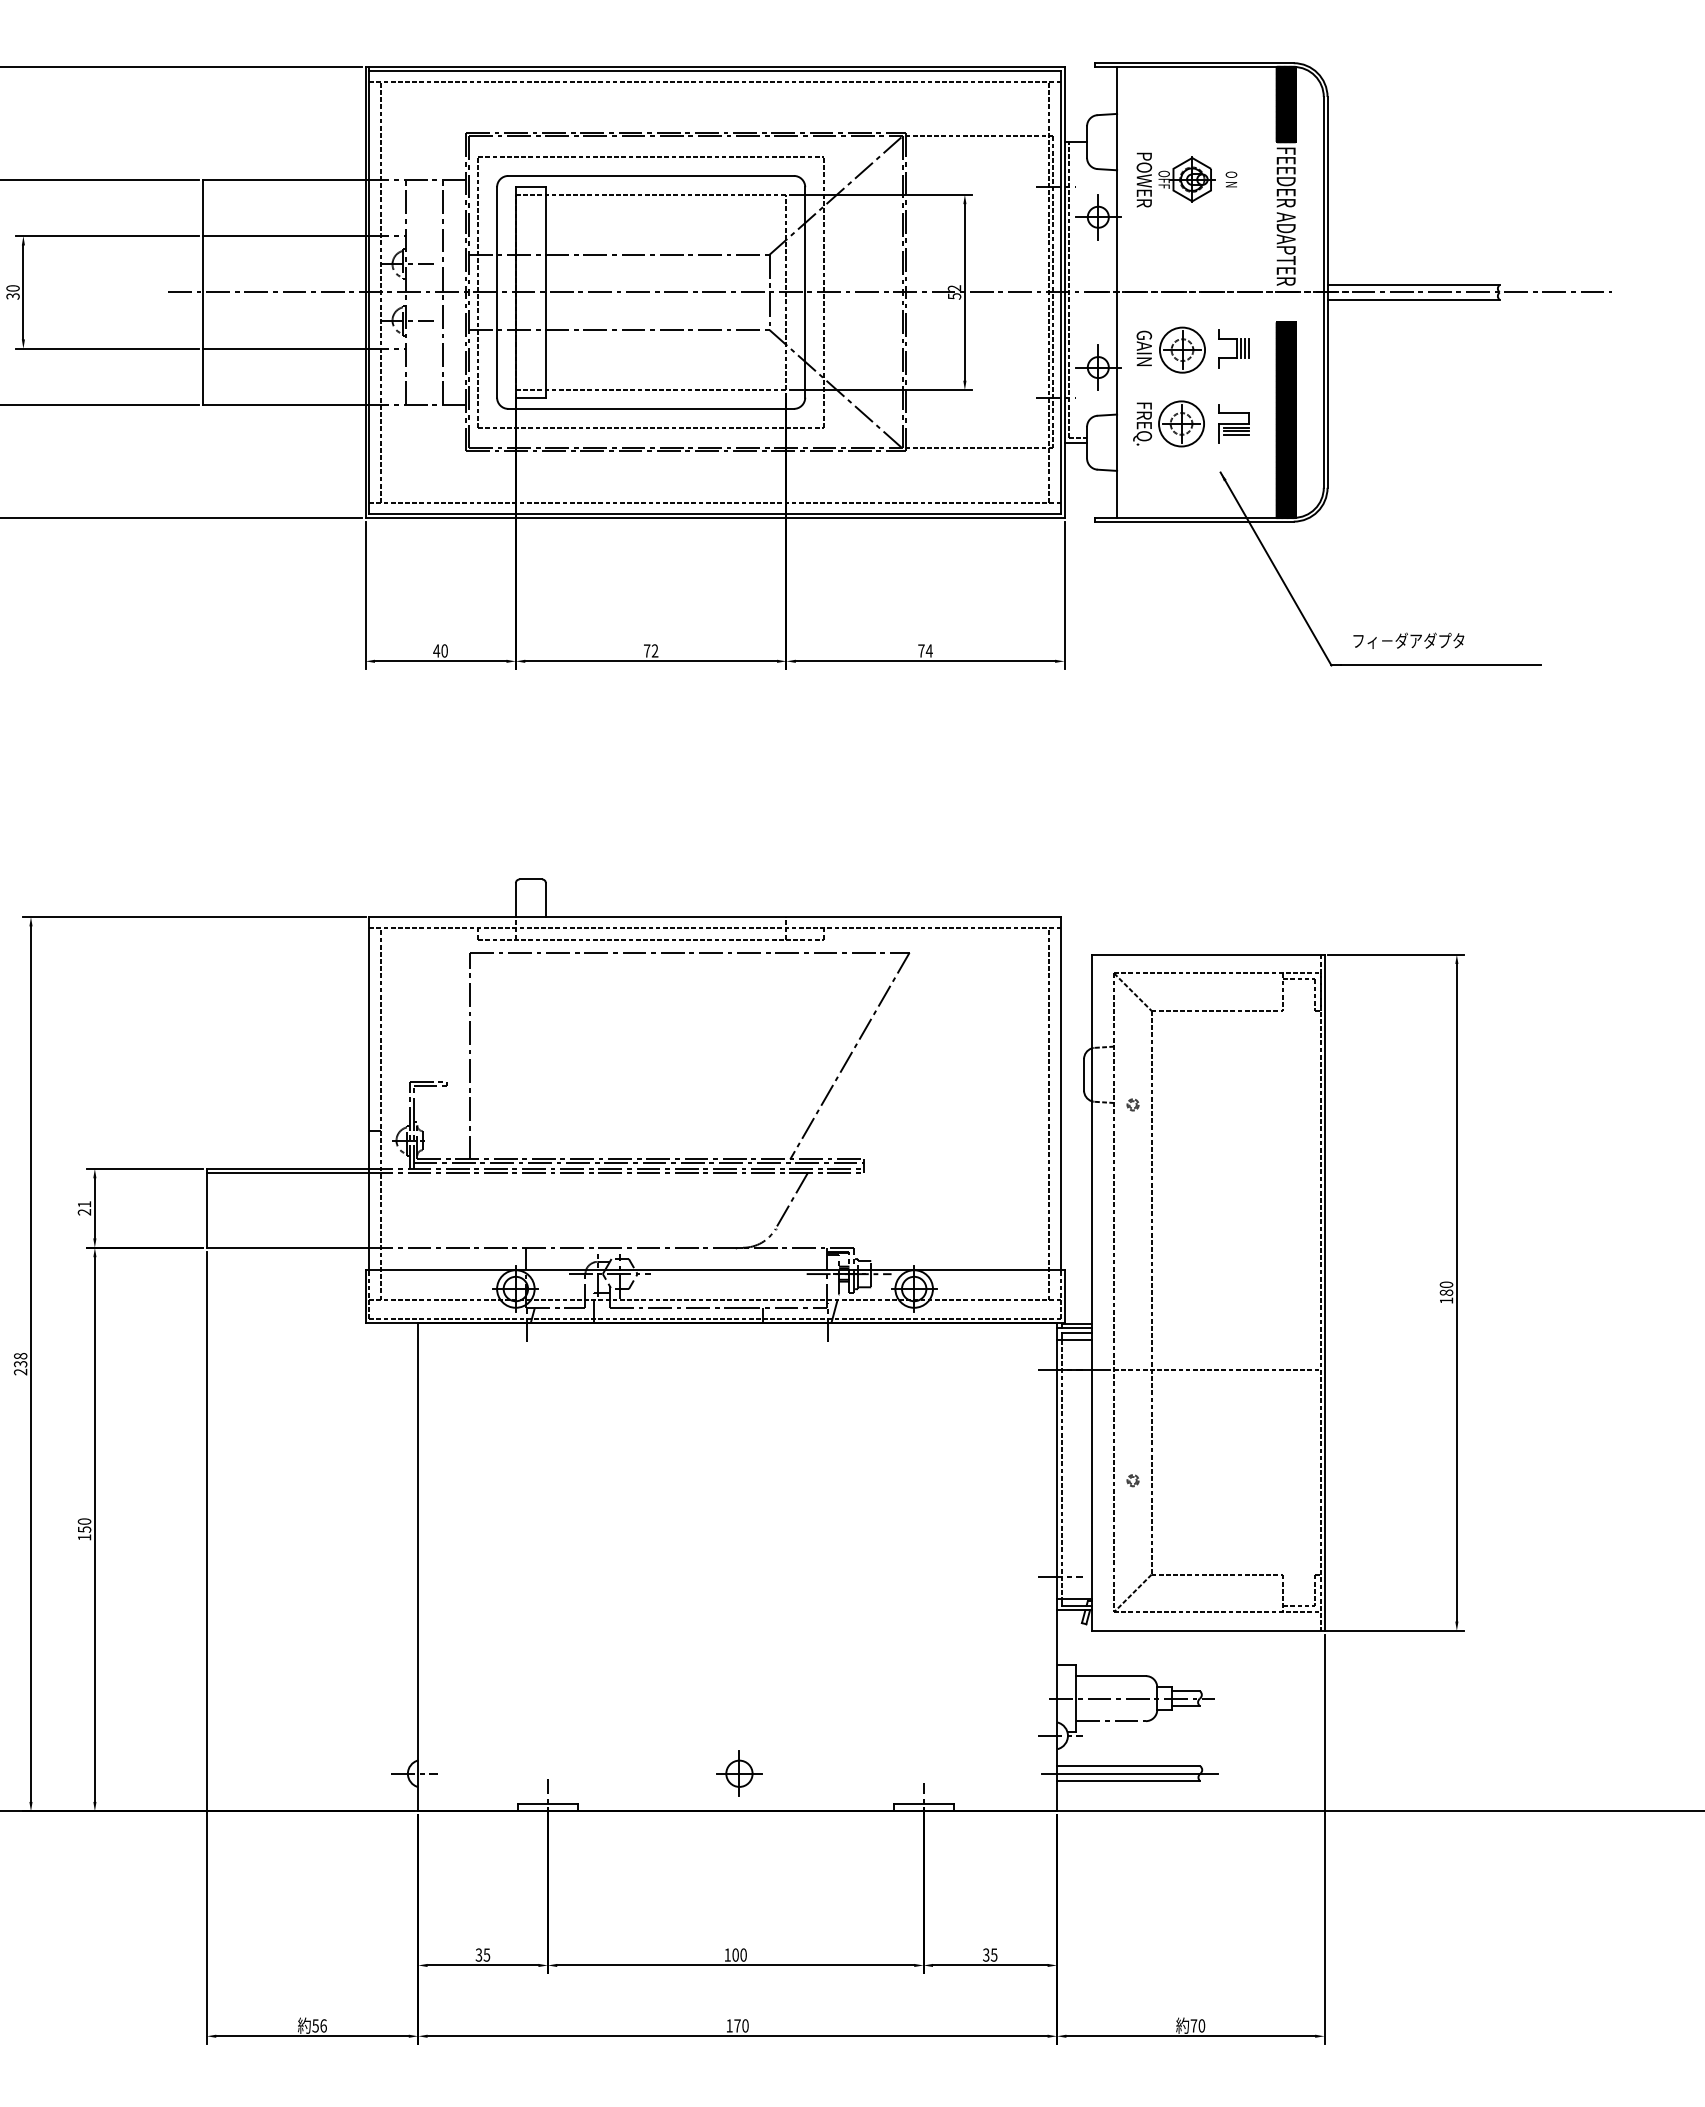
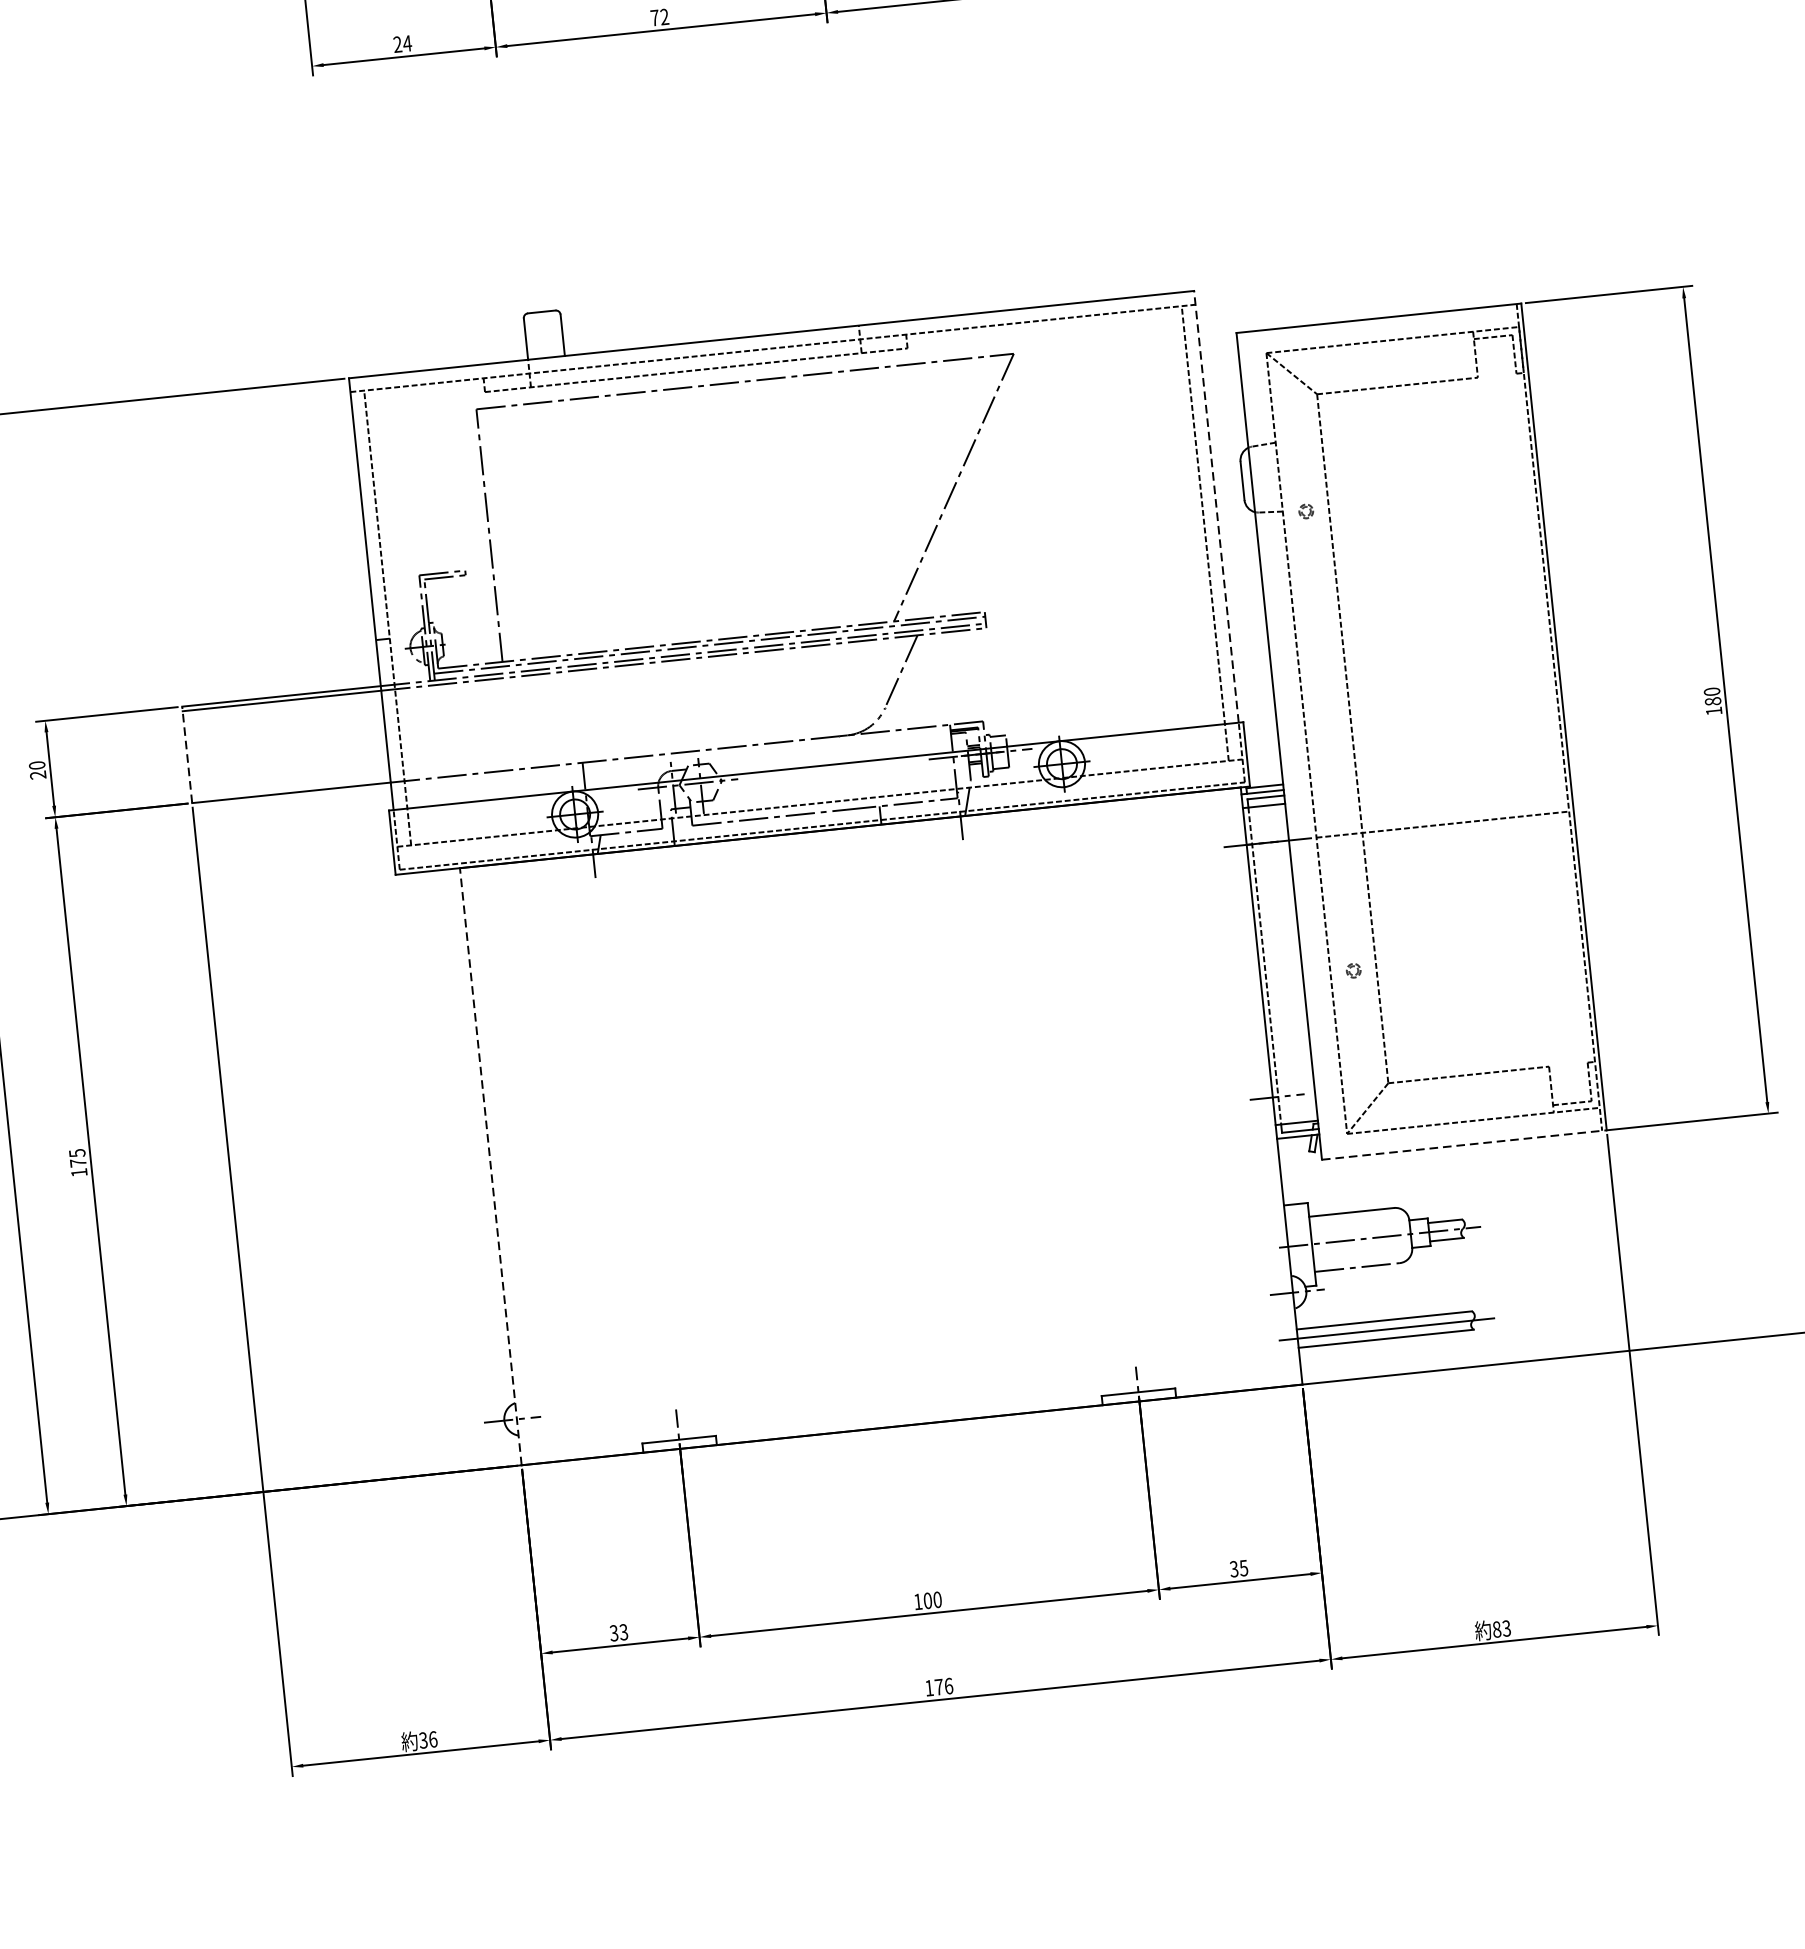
text: (440, 650) -> (402, 43), 40 -> 24
line: (1060, 1093) -> (1216, 506), solid -> dashed
text: (84, 1204) -> (37, 765), 21 -> 20
line: (206, 1207) -> (186, 753), solid -> dashed
text: (84, 1525) -> (77, 1158), 150 -> 175
line: (418, 1566) -> (491, 1165), solid -> dashed
line: (1208, 1630) -> (1464, 1144), solid -> dashed
part: (739, 1773) -> (909, 1378), removed
text: (487, 1954) -> (624, 1631), 35 -> 33
text: (315, 2025) -> (423, 1739), 56 -> 36
text: (745, 2025) -> (948, 1685), 170 -> 176
text: (1197, 2025) -> (1501, 1628), 70 -> 83

